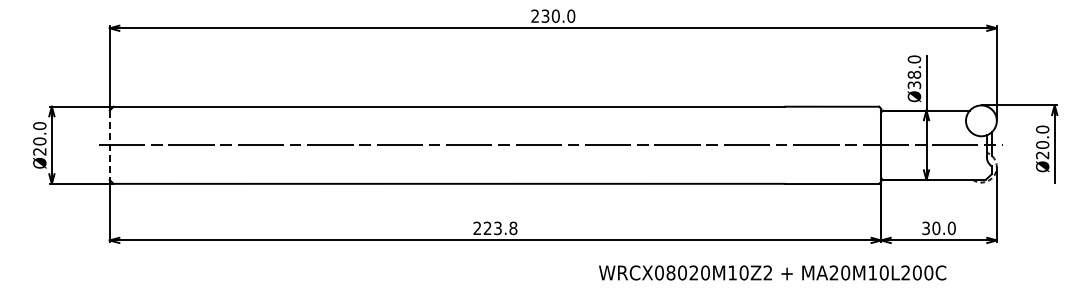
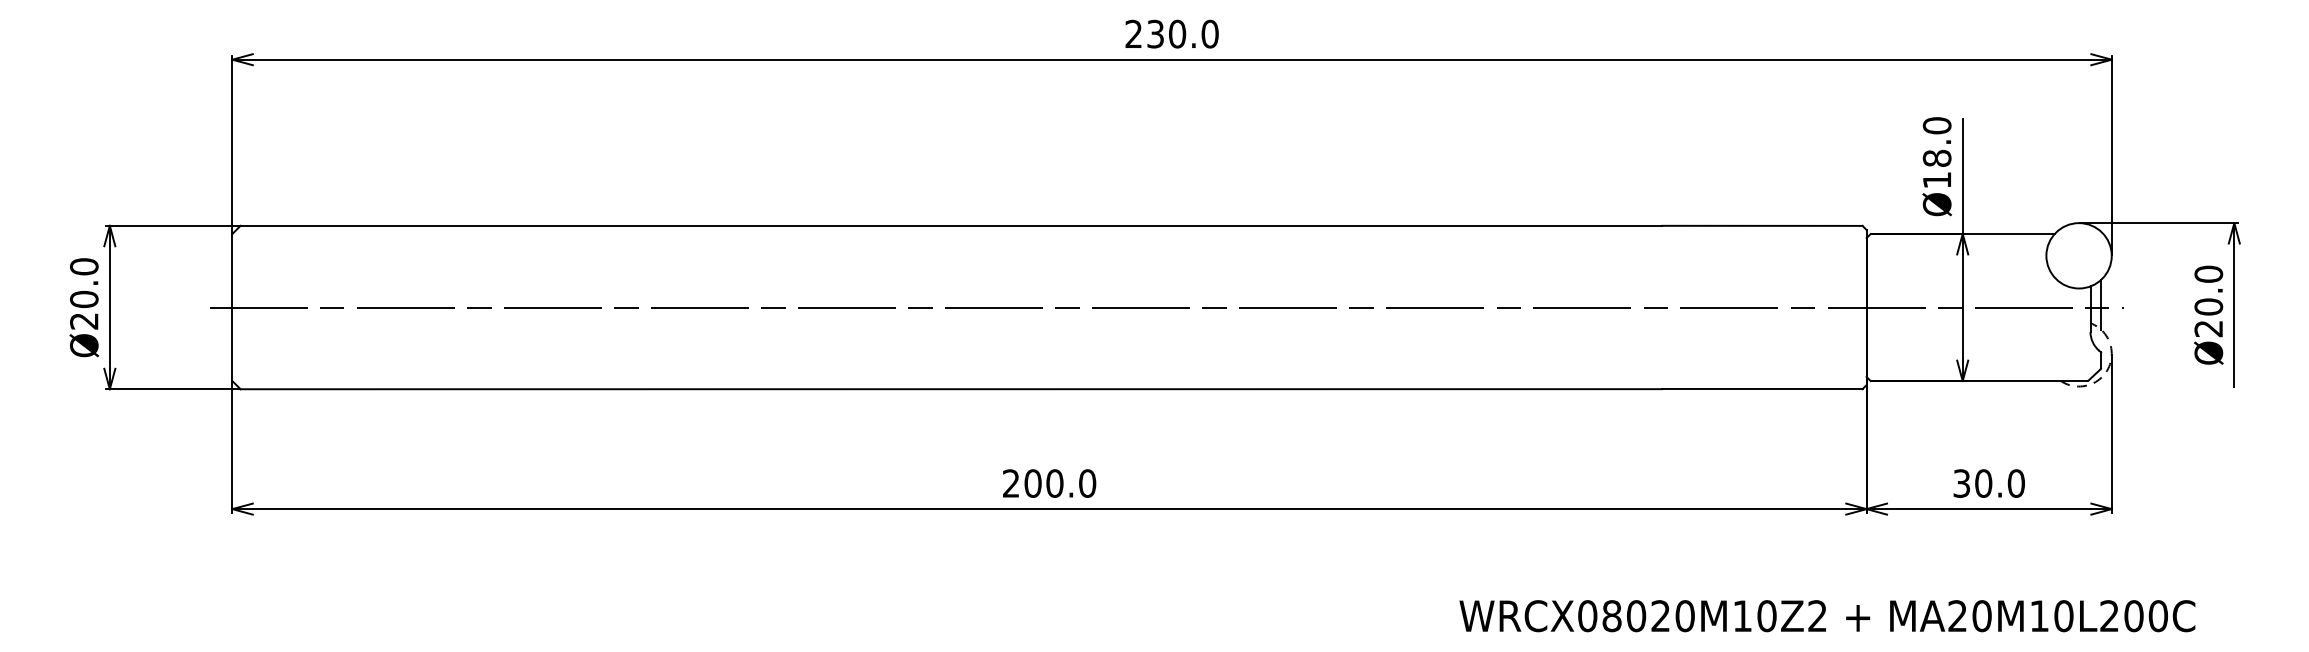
text: (914, 85) -> (1937, 180), Ø38.0 -> Ø18.0
line: (109, 145) -> (231, 307), dashed -> solid
text: (500, 228) -> (1060, 483), 223.8 -> 200.0
text: (772, 272) -> (1827, 615), moved

